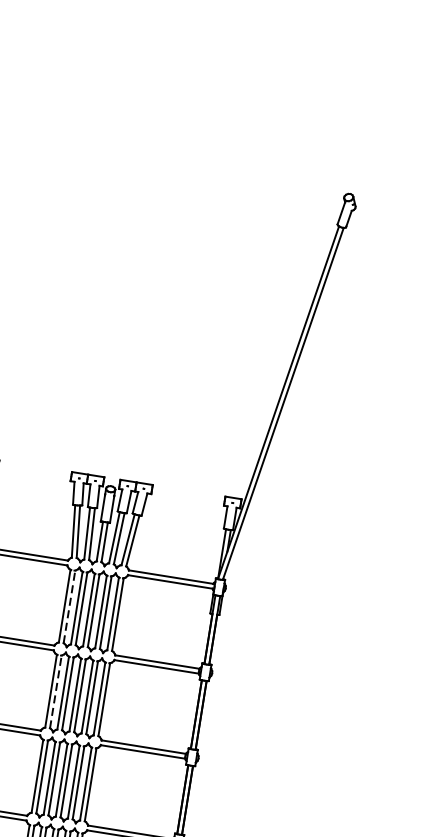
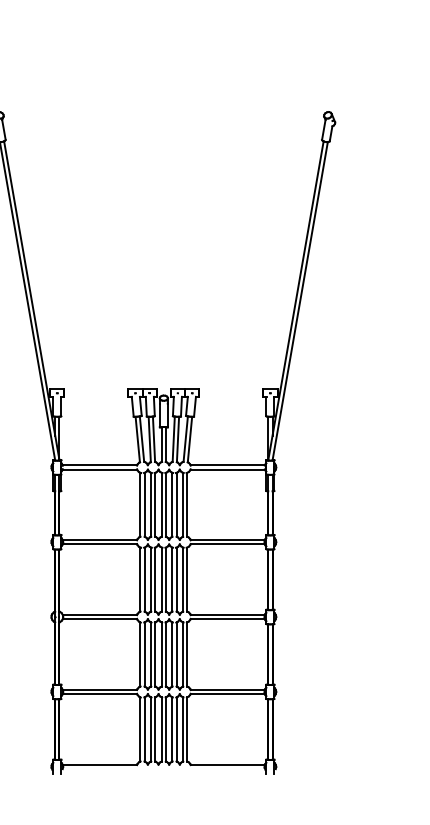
line: (69, 606) -> (144, 504), dashed -> solid
line: (55, 691) -> (144, 579), dashed -> solid

